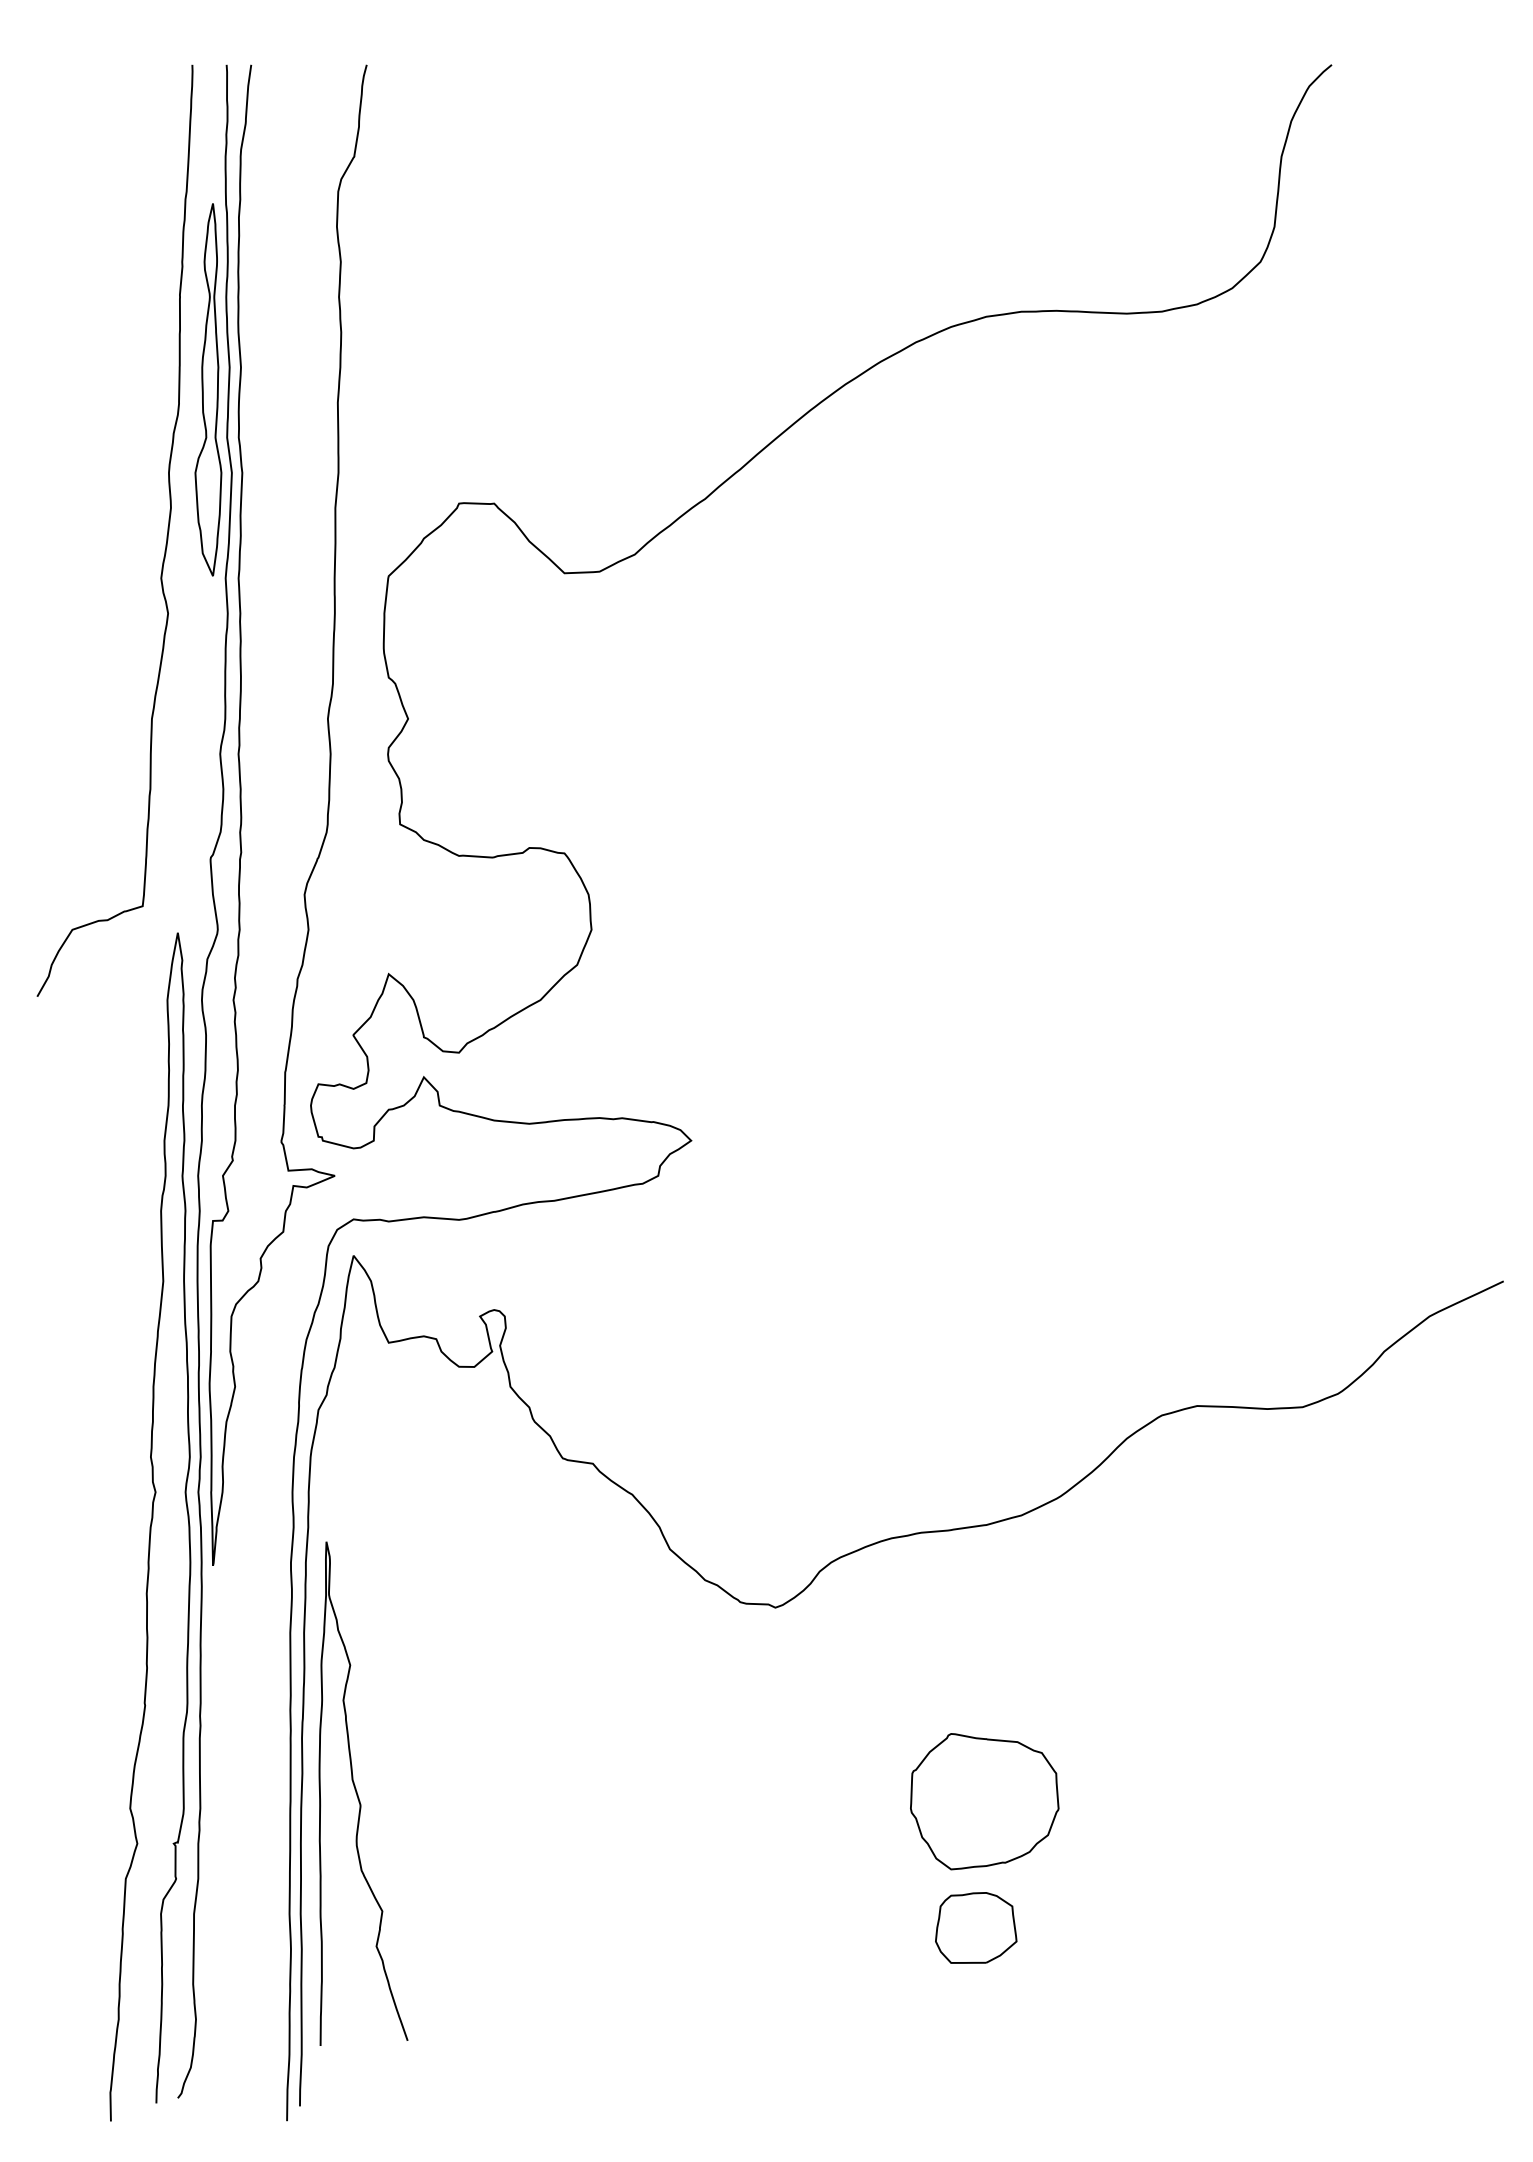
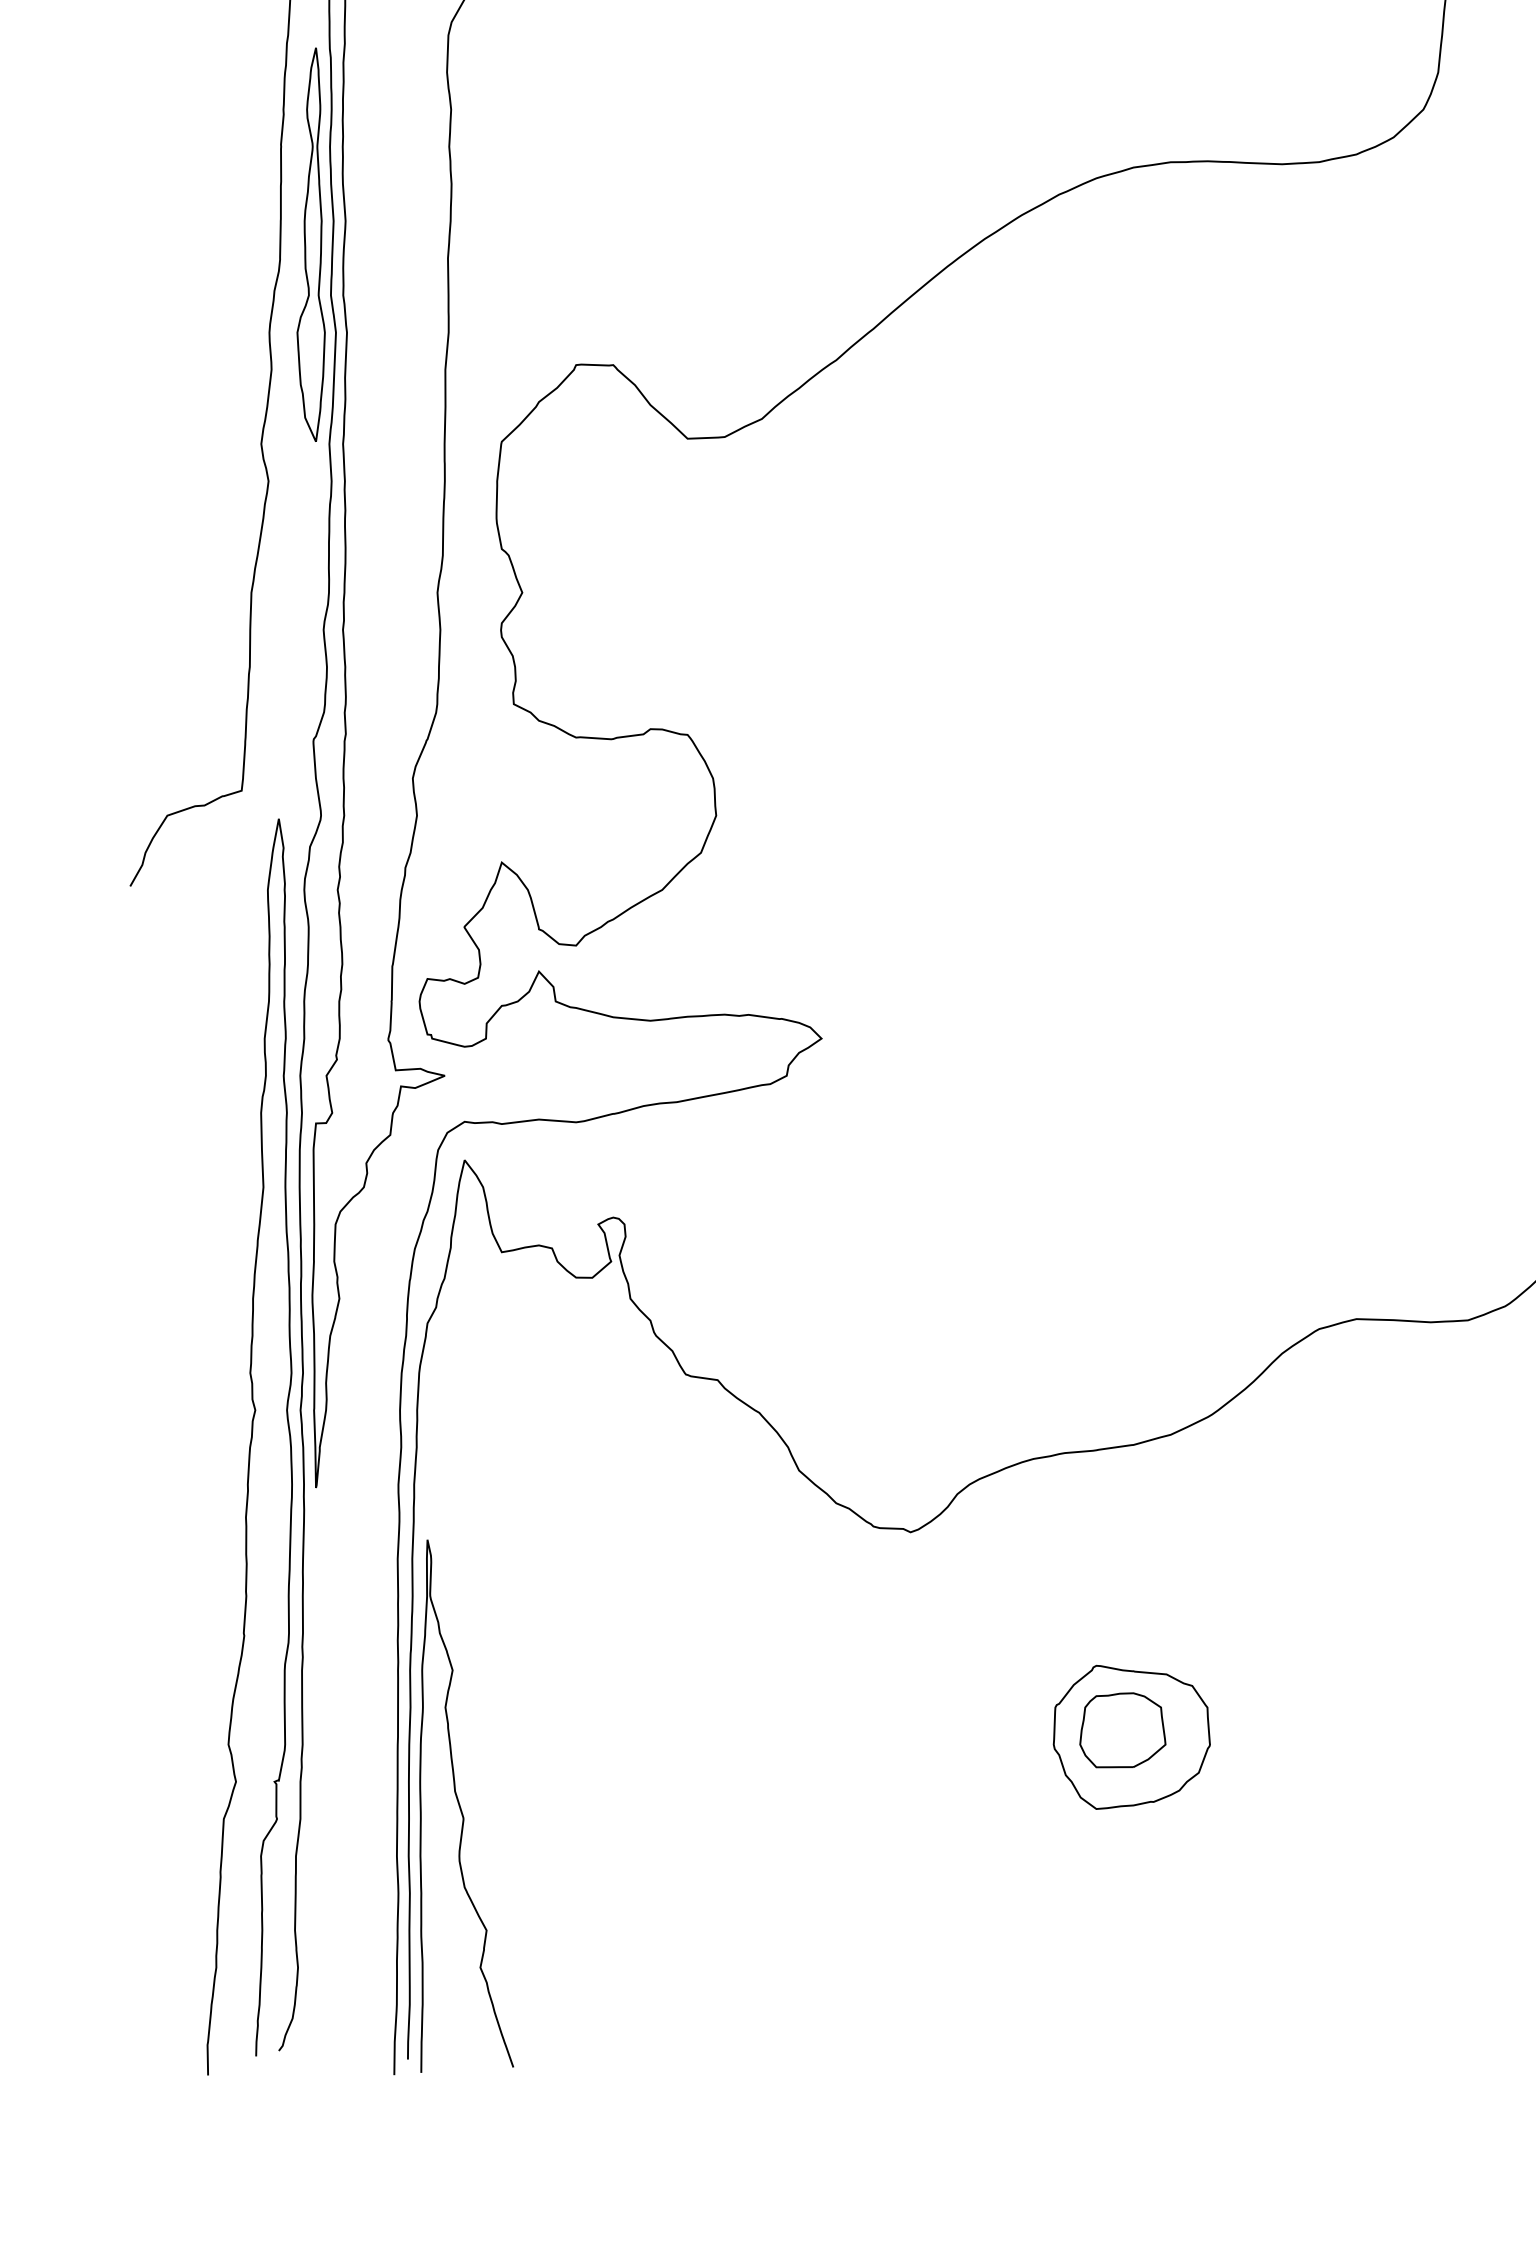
curve: (358, 1794) -> (461, 1806), moved
part: (976, 1927) -> (1123, 1729), moved

